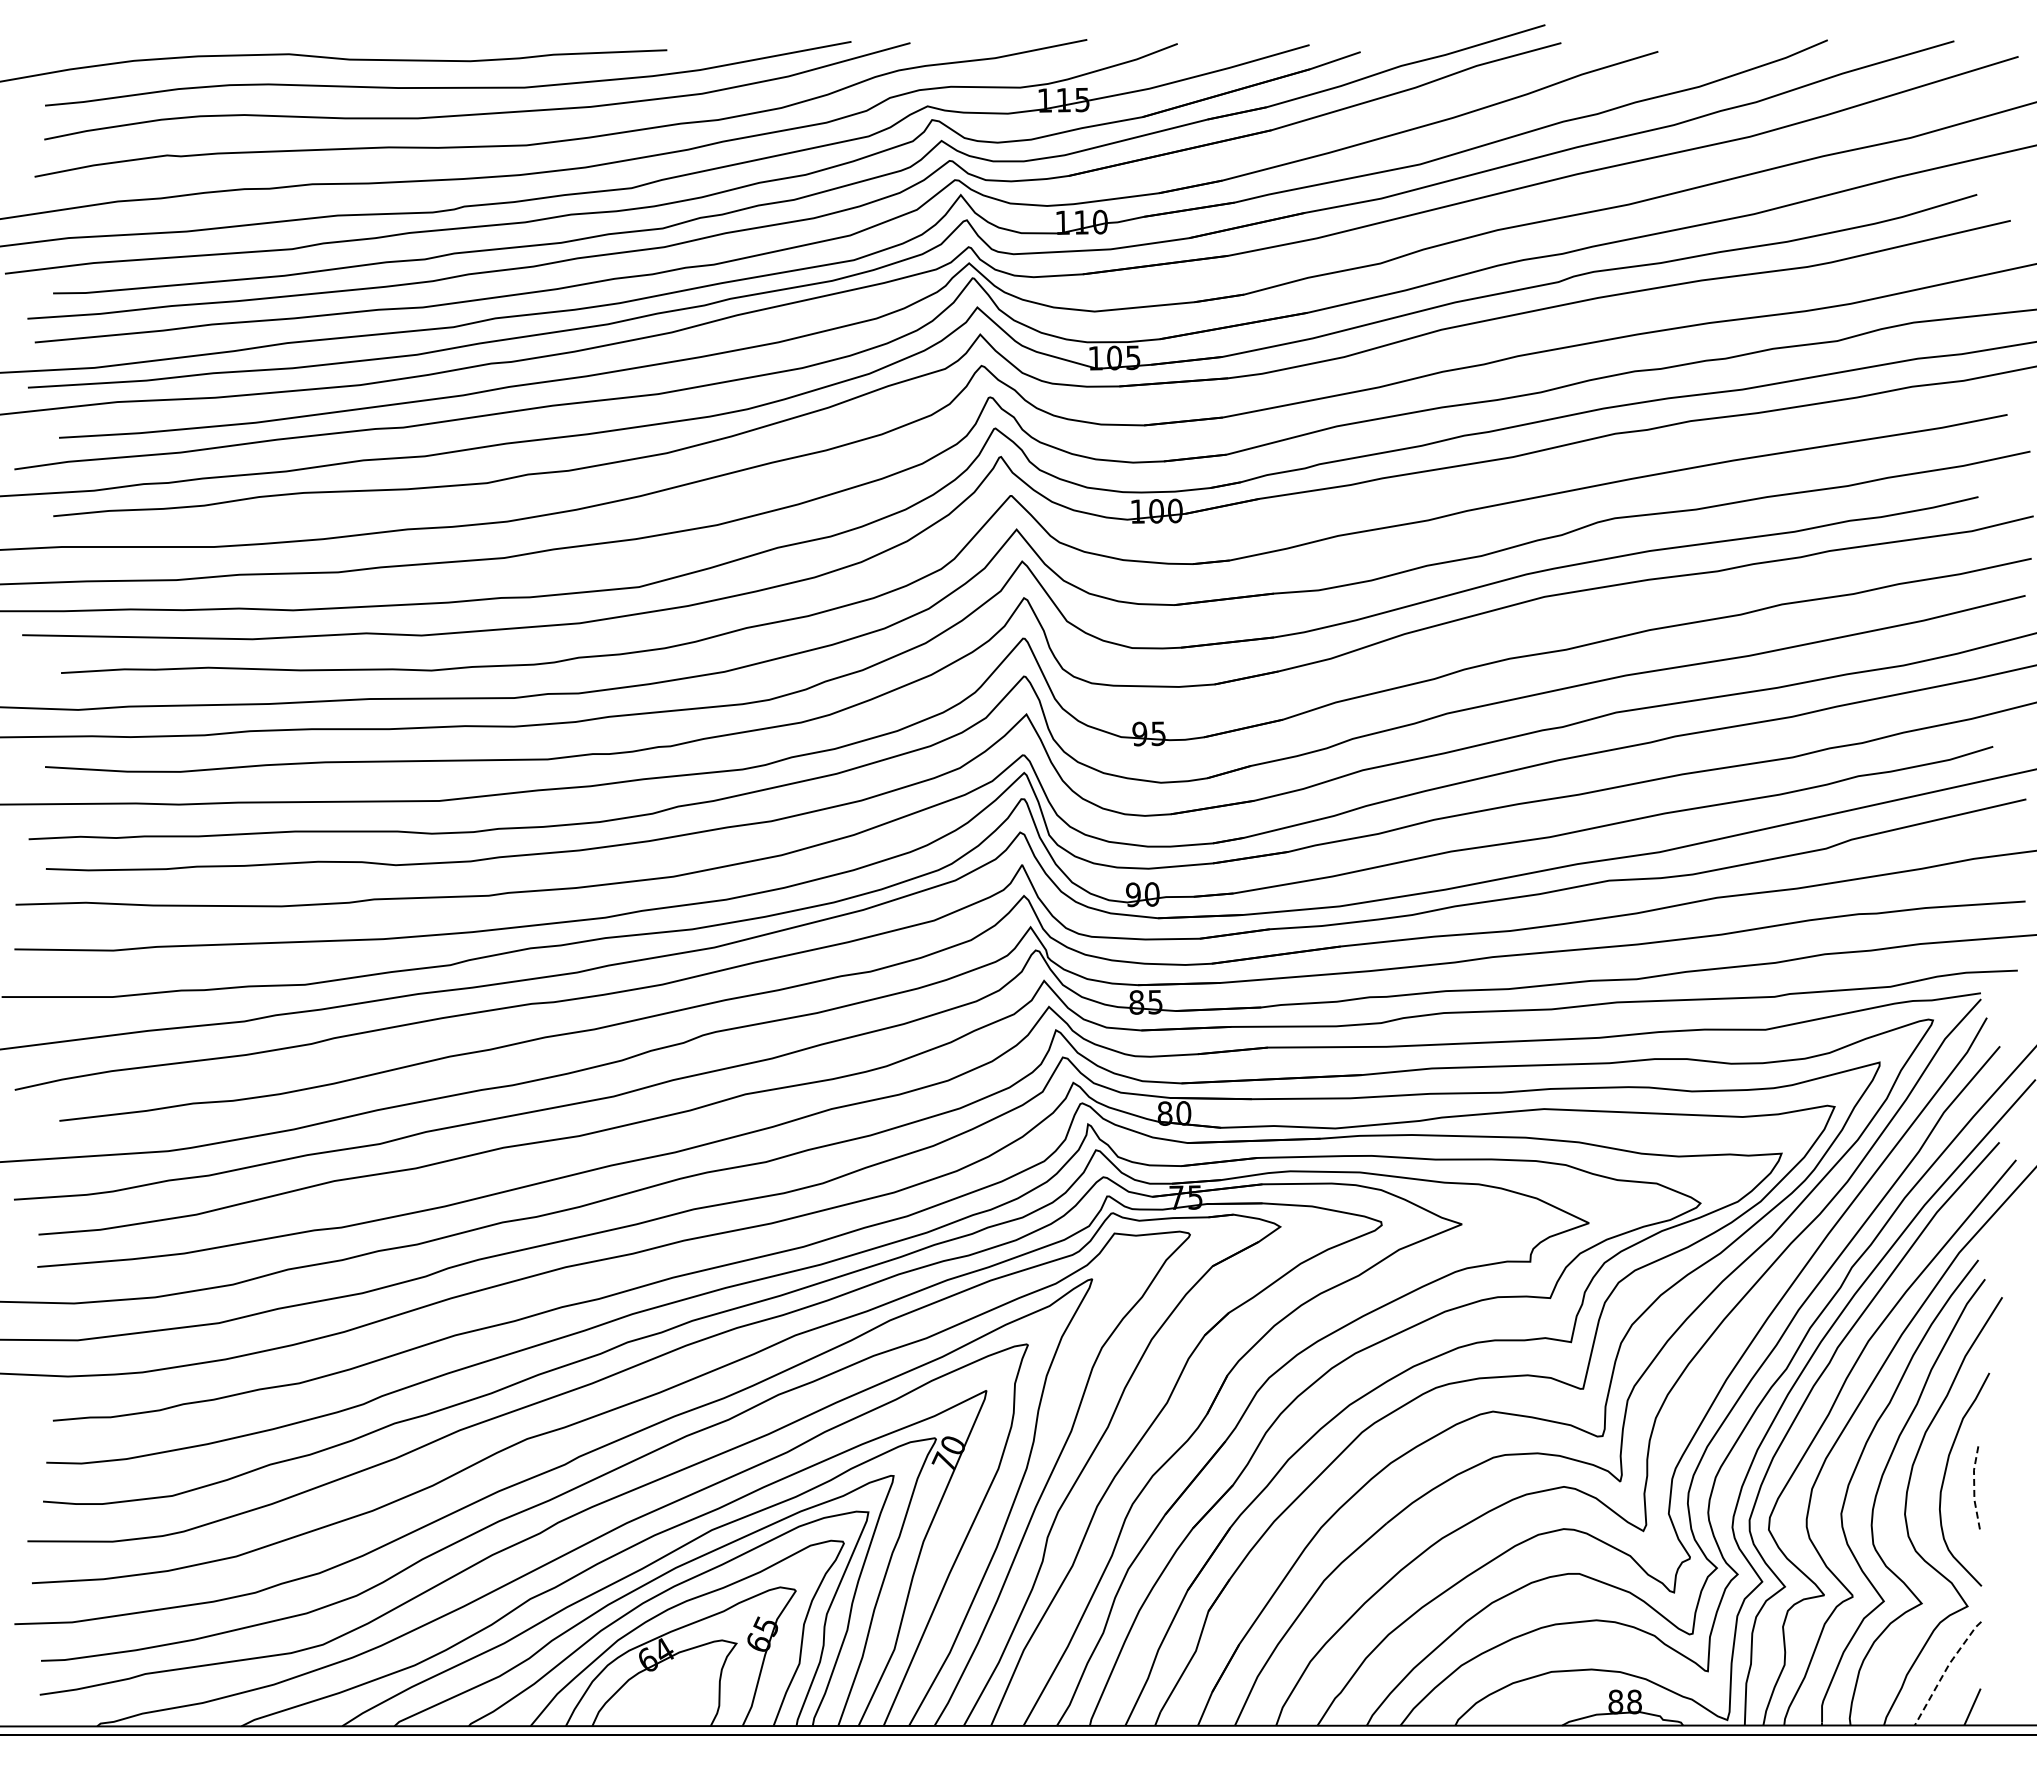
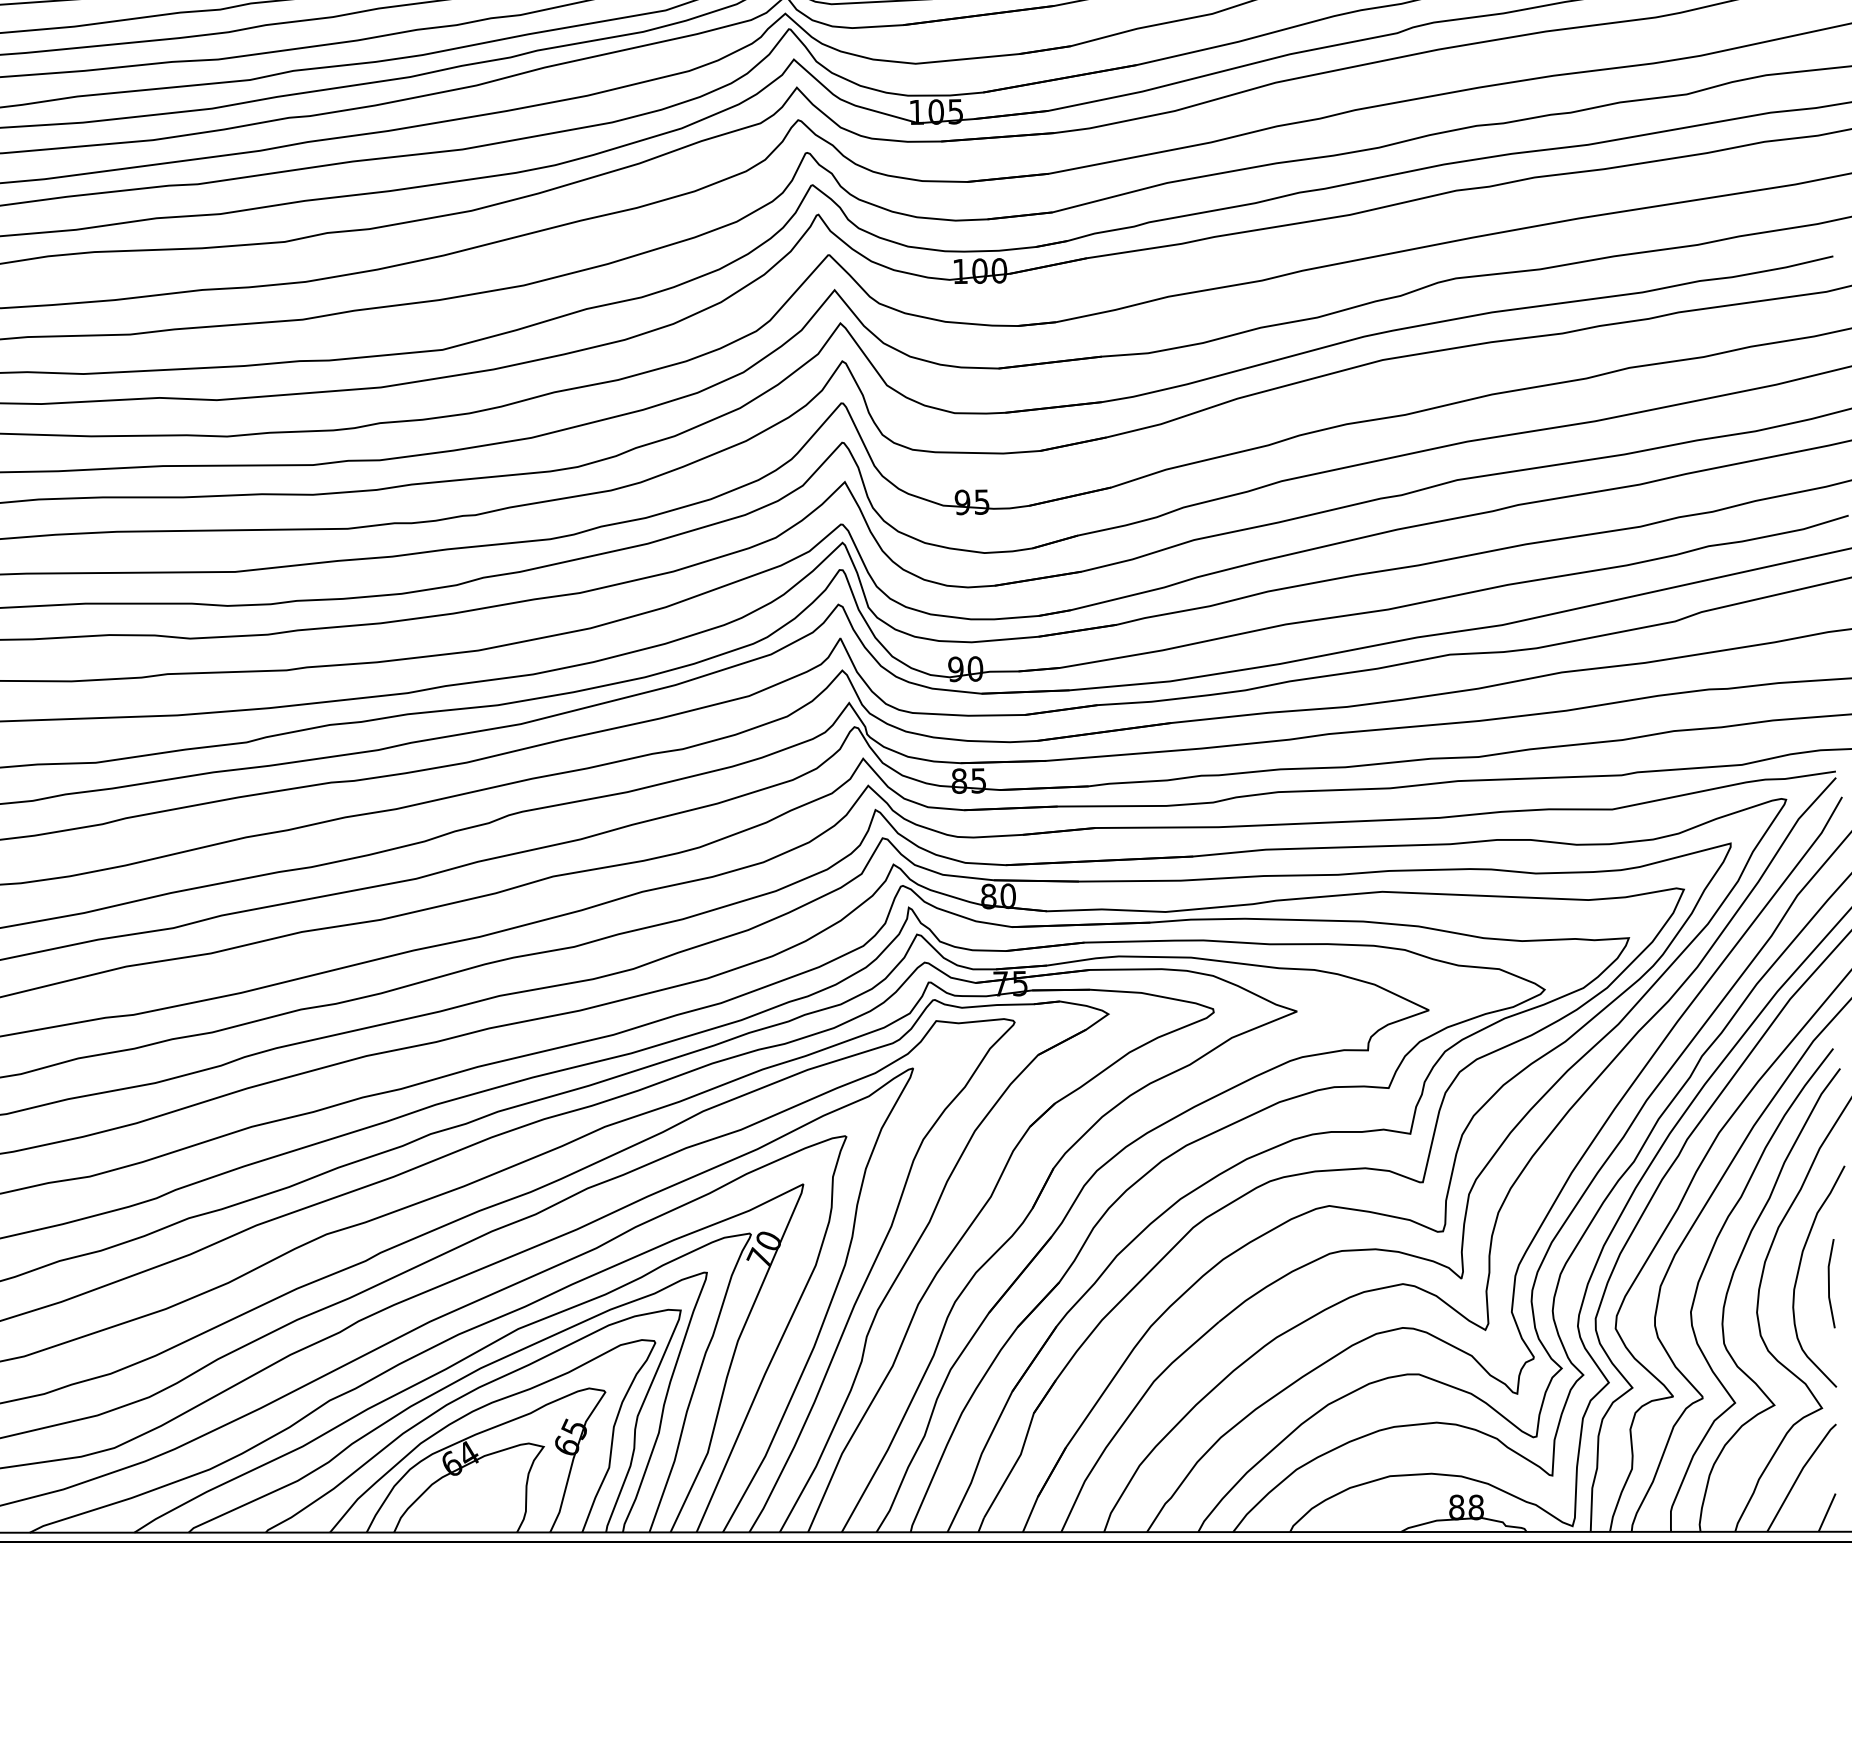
line: (1974, 1485) -> (1829, 1282), dashed -> solid
line: (1945, 1670) -> (1799, 1474), dashed -> solid

